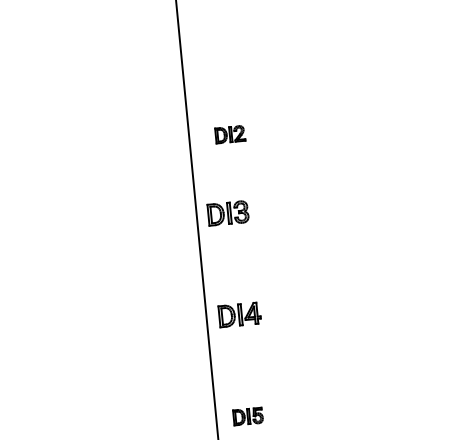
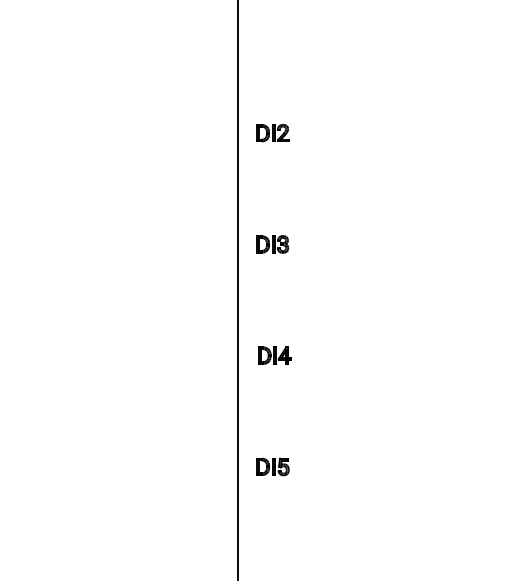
part: (229, 134) -> (272, 133), moved
part: (228, 213) -> (272, 244), size x0.71
part: (239, 314) -> (274, 355), size x0.71

